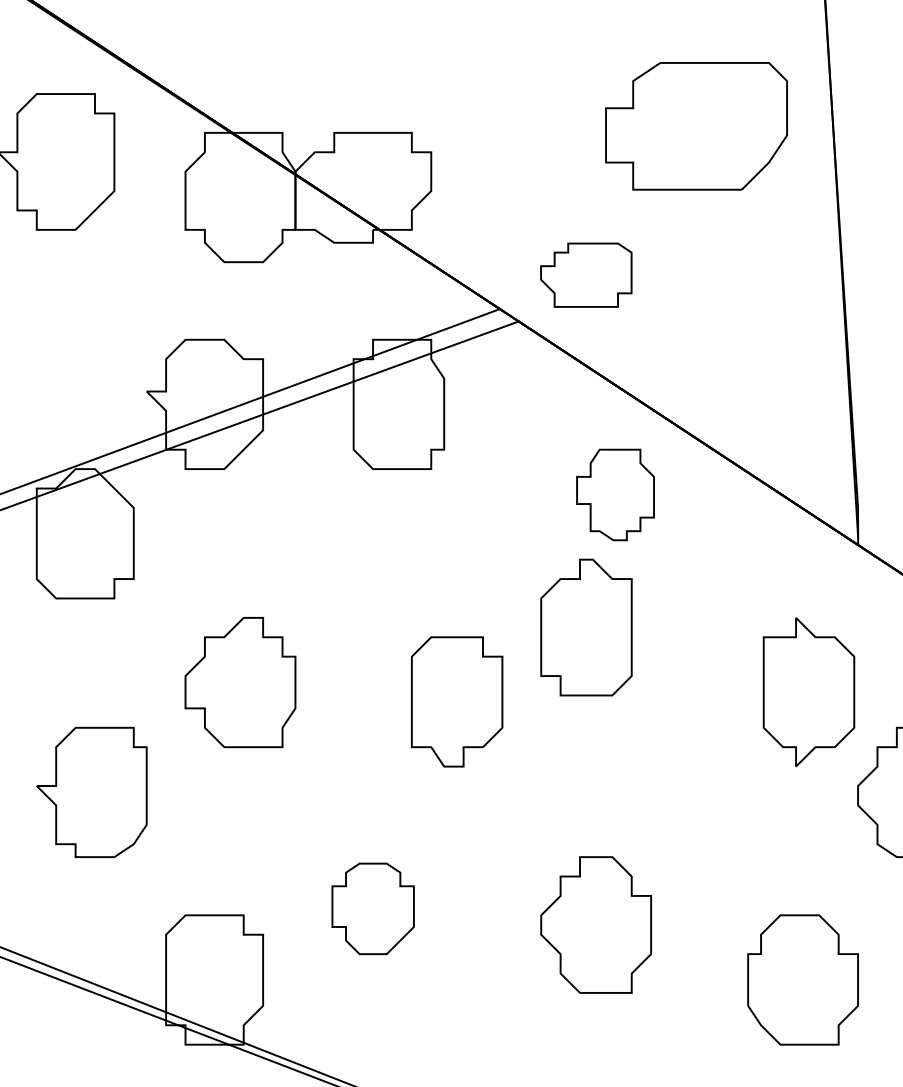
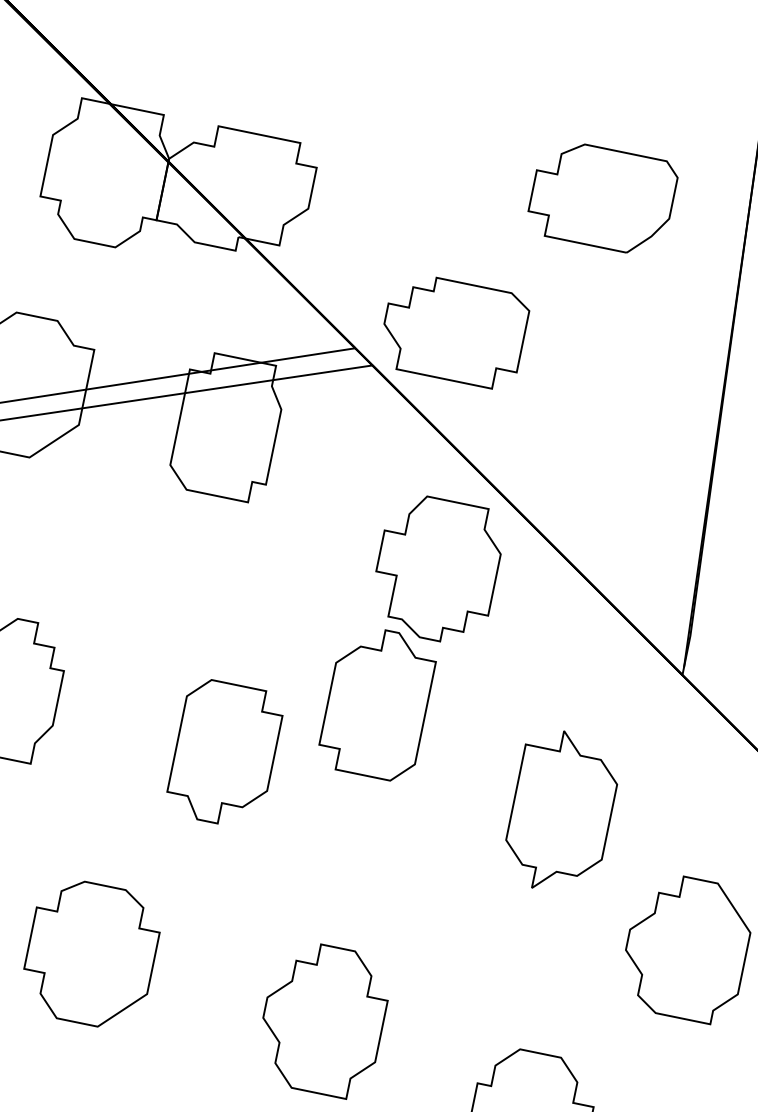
part: (695, 126) -> (601, 197), size x0.71
part: (585, 275) -> (452, 331), size x1.43
part: (615, 494) -> (437, 569), size x1.43
part: (808, 692) -> (561, 812), moved
part: (373, 908) -> (91, 953), size x1.43

